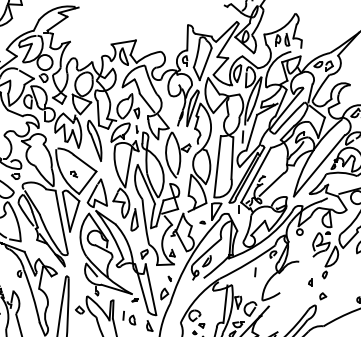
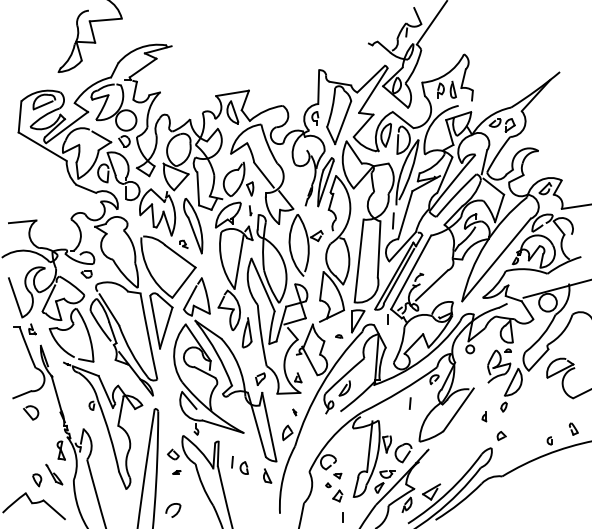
part: (74, 173) -> (183, 243), moved
line: (291, 276) -> (458, 409), added
part: (134, 300) -> (176, 472), moved

